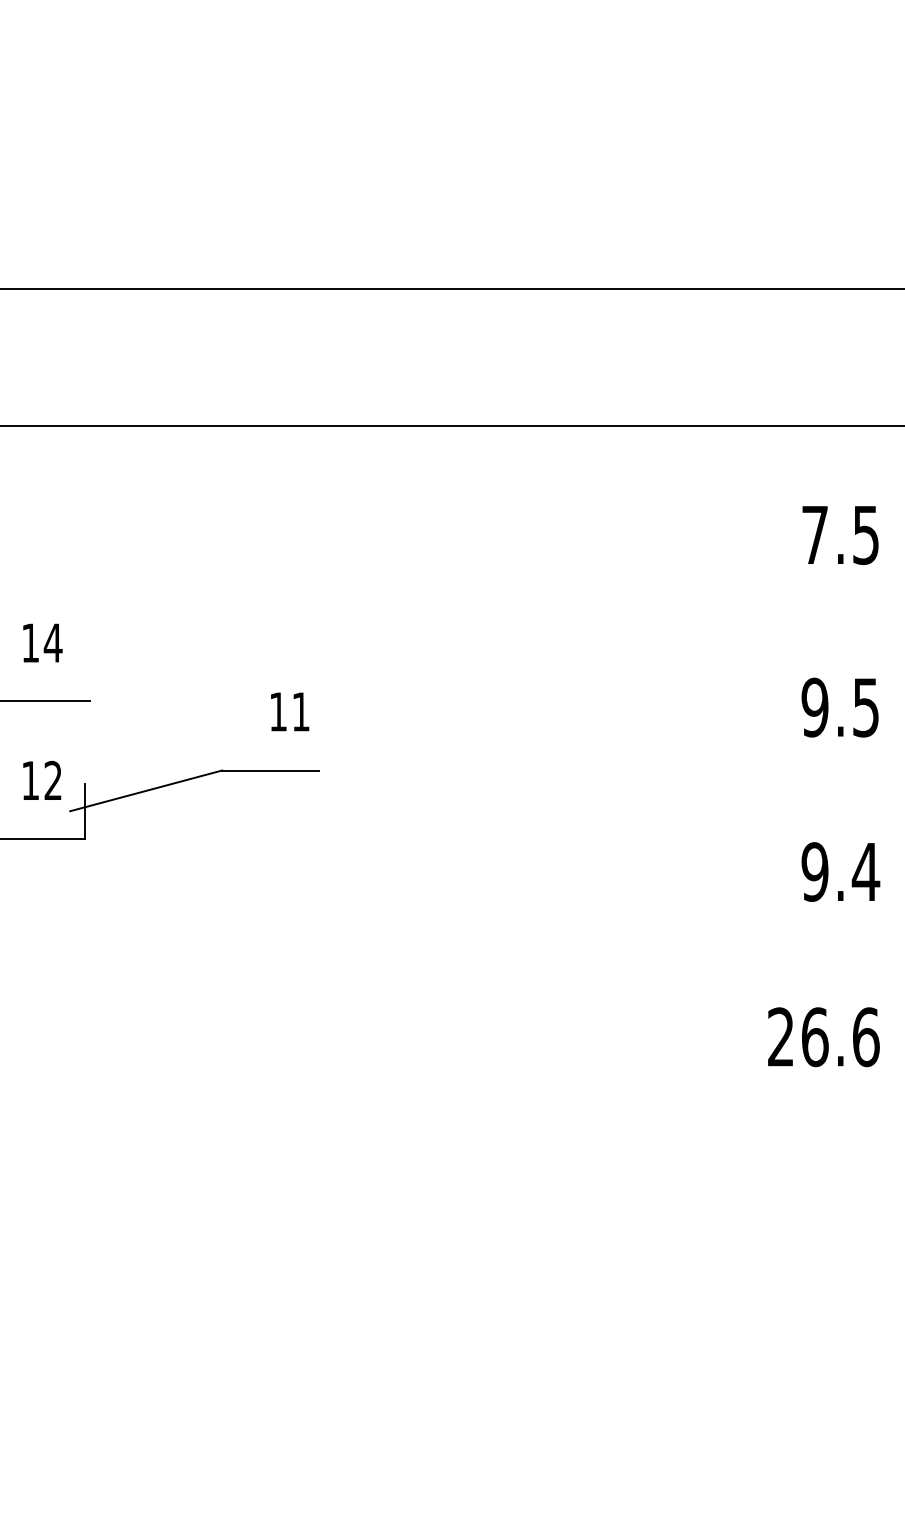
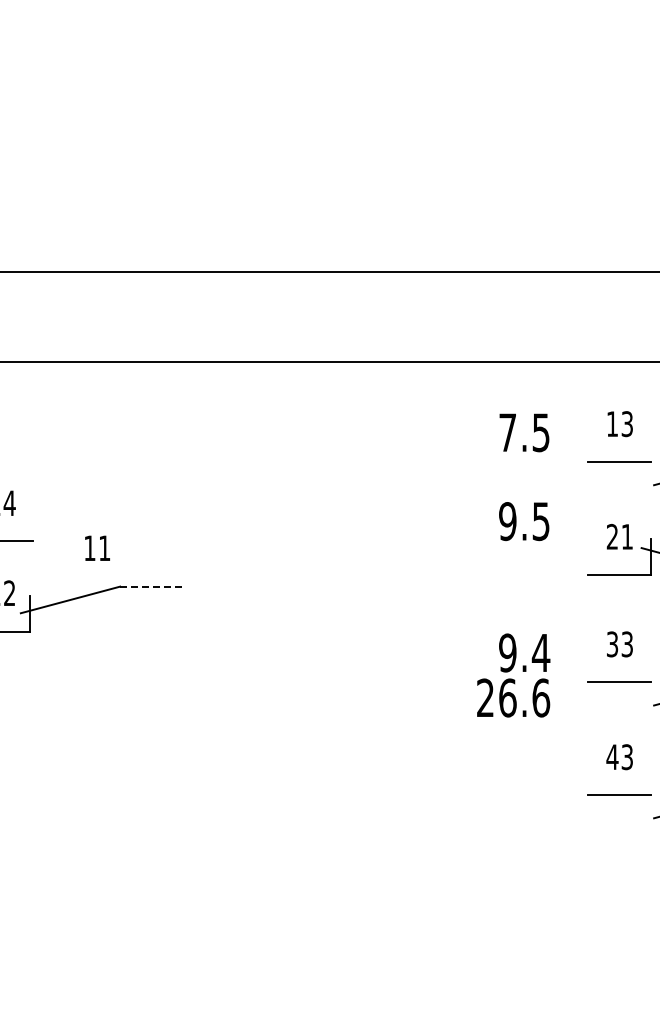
text: (840, 707) -> (524, 521), moved
text: (289, 710) -> (97, 547), moved
line: (270, 770) -> (151, 586), solid -> dashed
text: (823, 1036) -> (513, 697), moved

